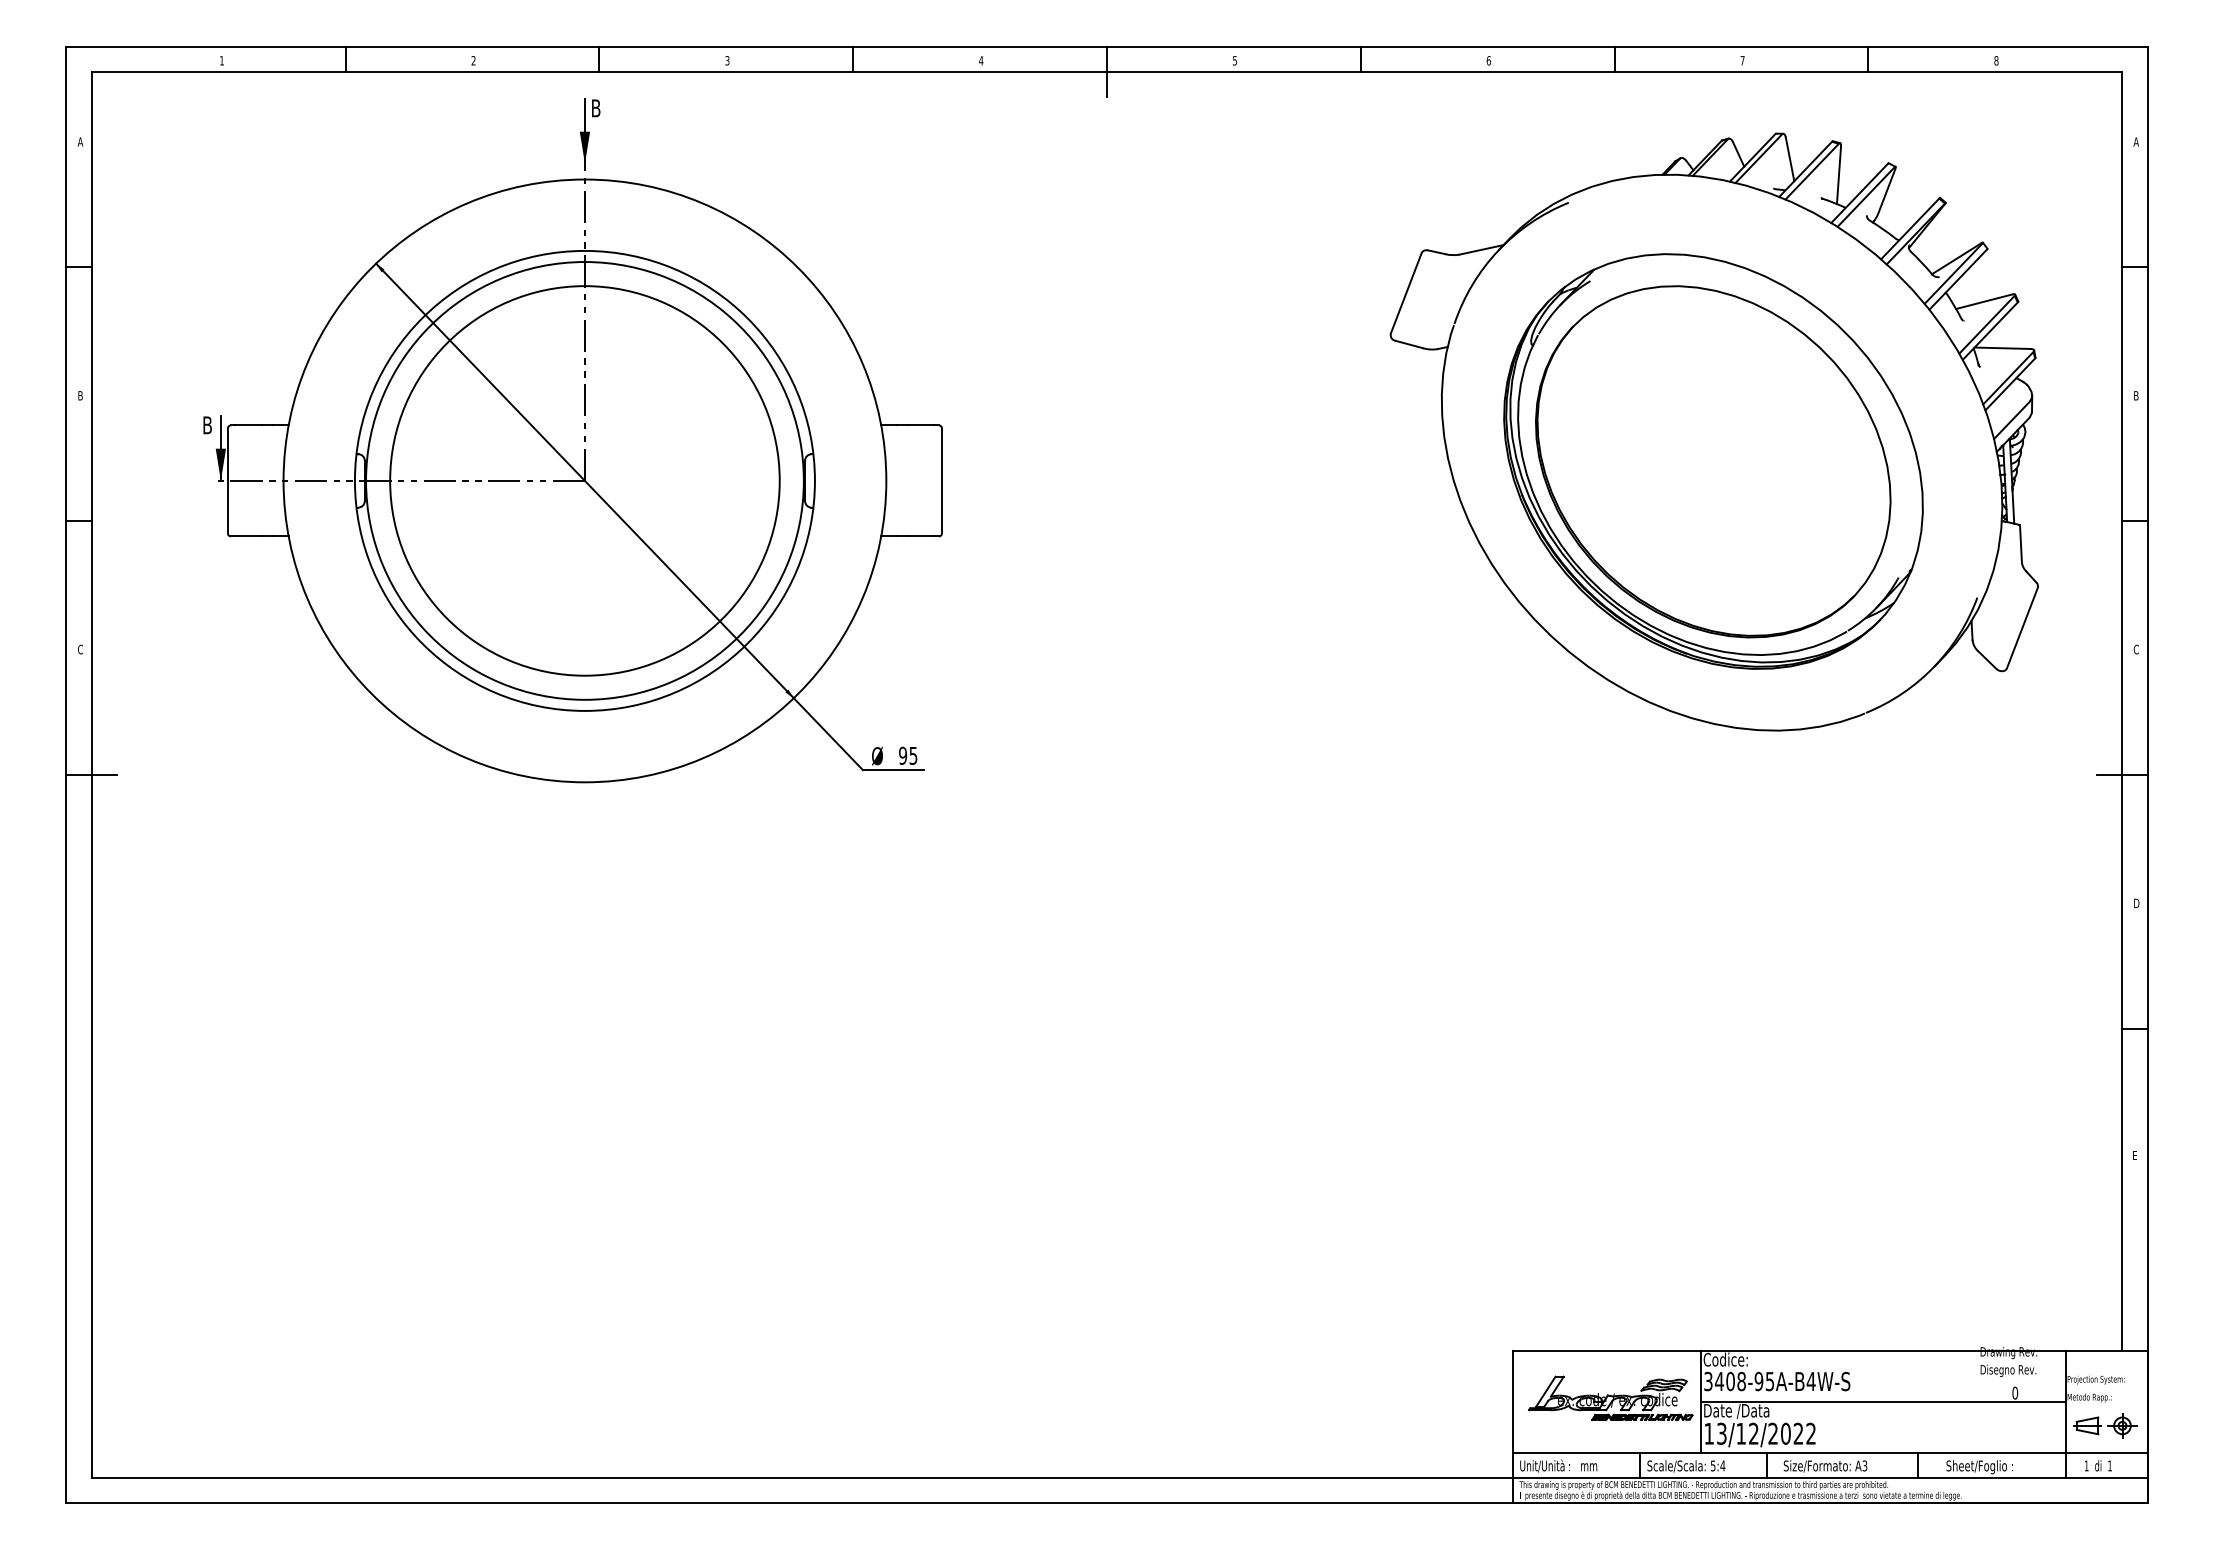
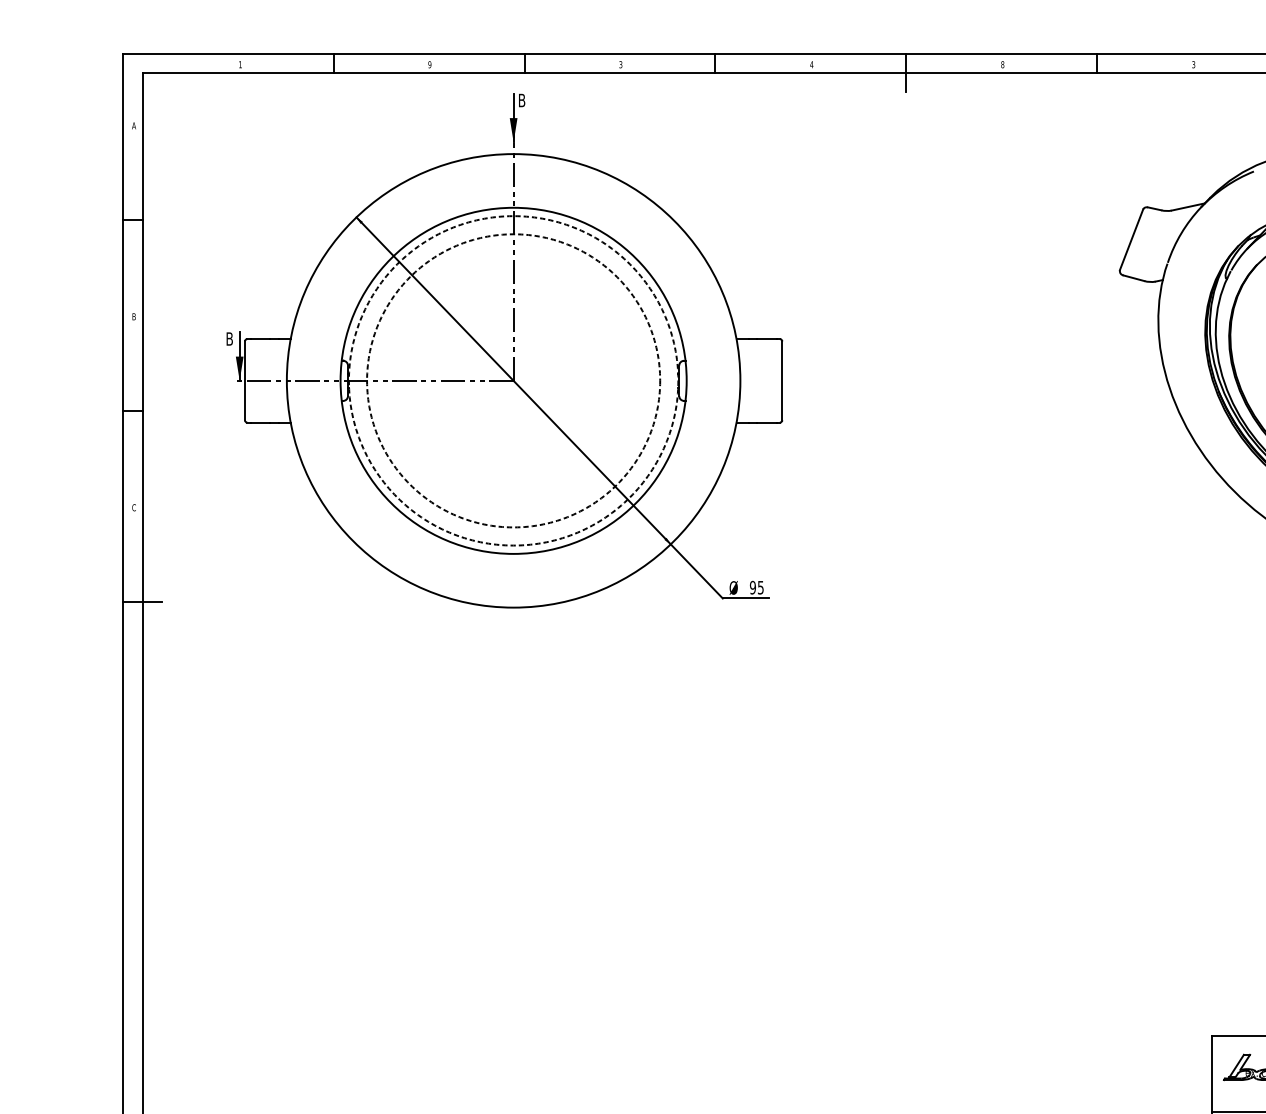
text: (473, 60) -> (429, 64), 2 -> 9
text: (1235, 60) -> (1003, 64), 5 -> 8
text: (1488, 60) -> (1193, 64), 6 -> 3
circle: (584, 480) -> (513, 380), solid -> dashed
circle: (584, 480) -> (513, 380), solid -> dashed

